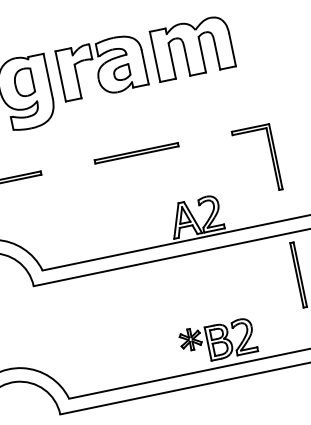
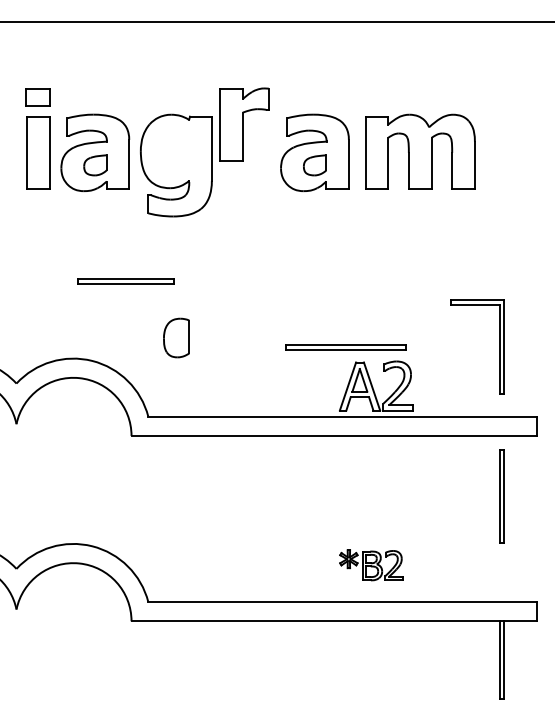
part: (77, 72) -> (244, 124), moved
part: (23, 82) -> (176, 337), moved
part: (136, 153) -> (345, 347), moved
part: (272, 157) -> (499, 346), moved
part: (218, 341) -> (371, 565), size x0.6

